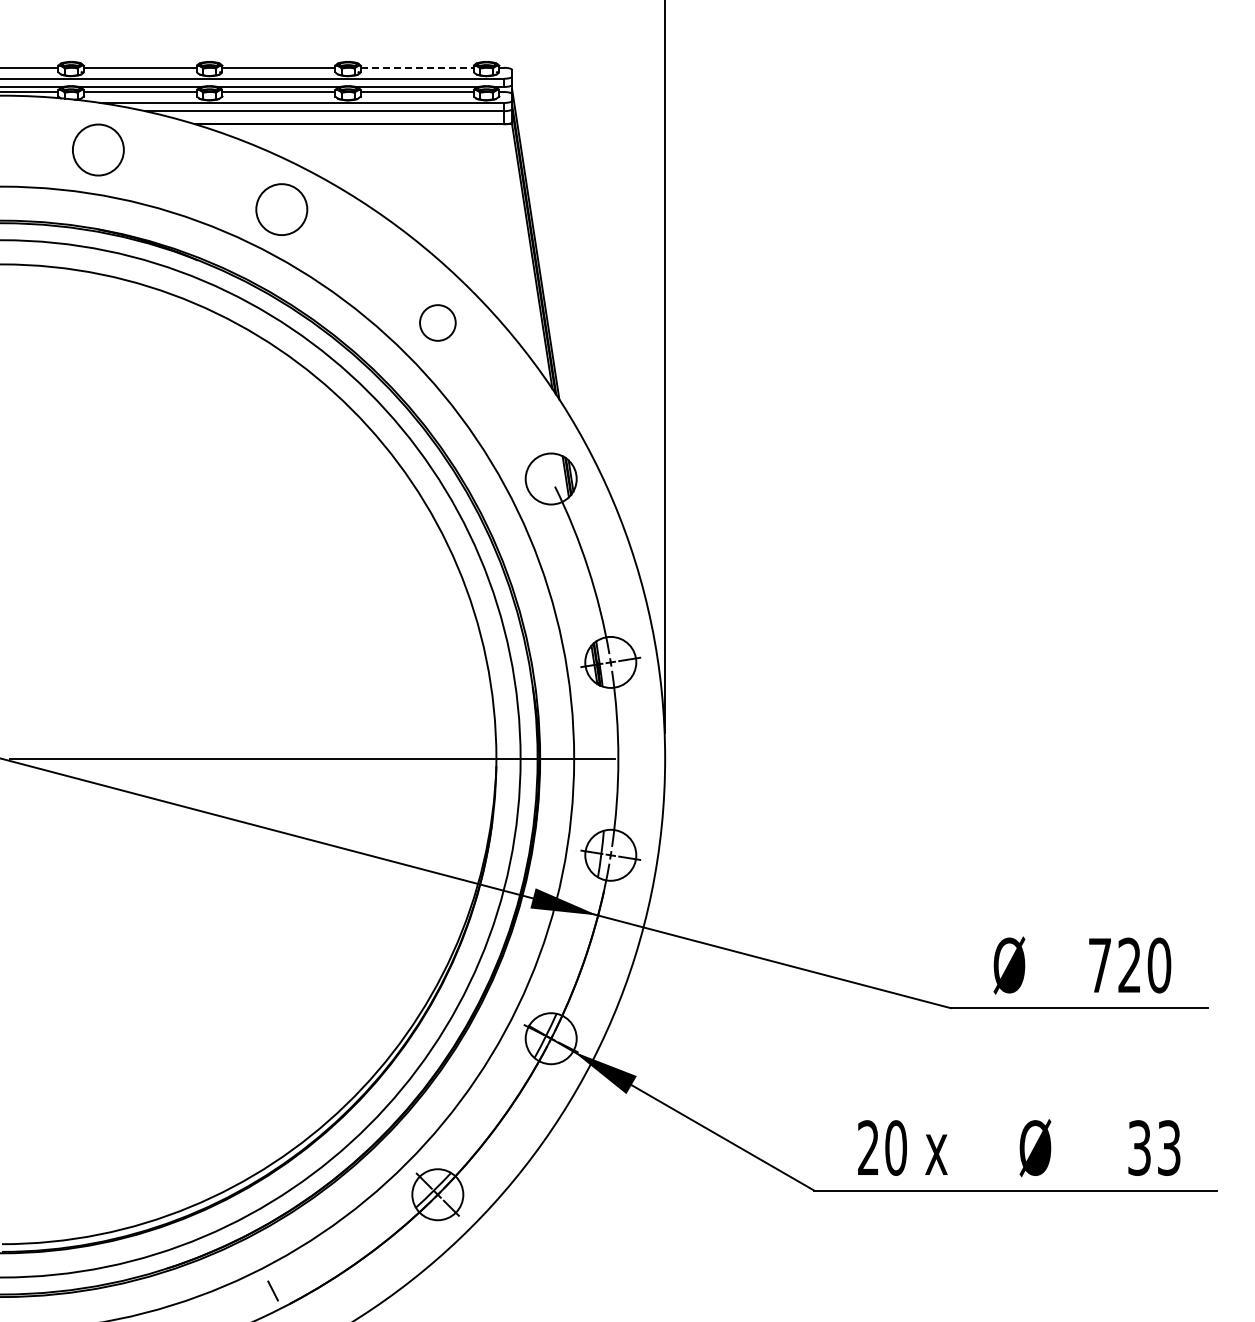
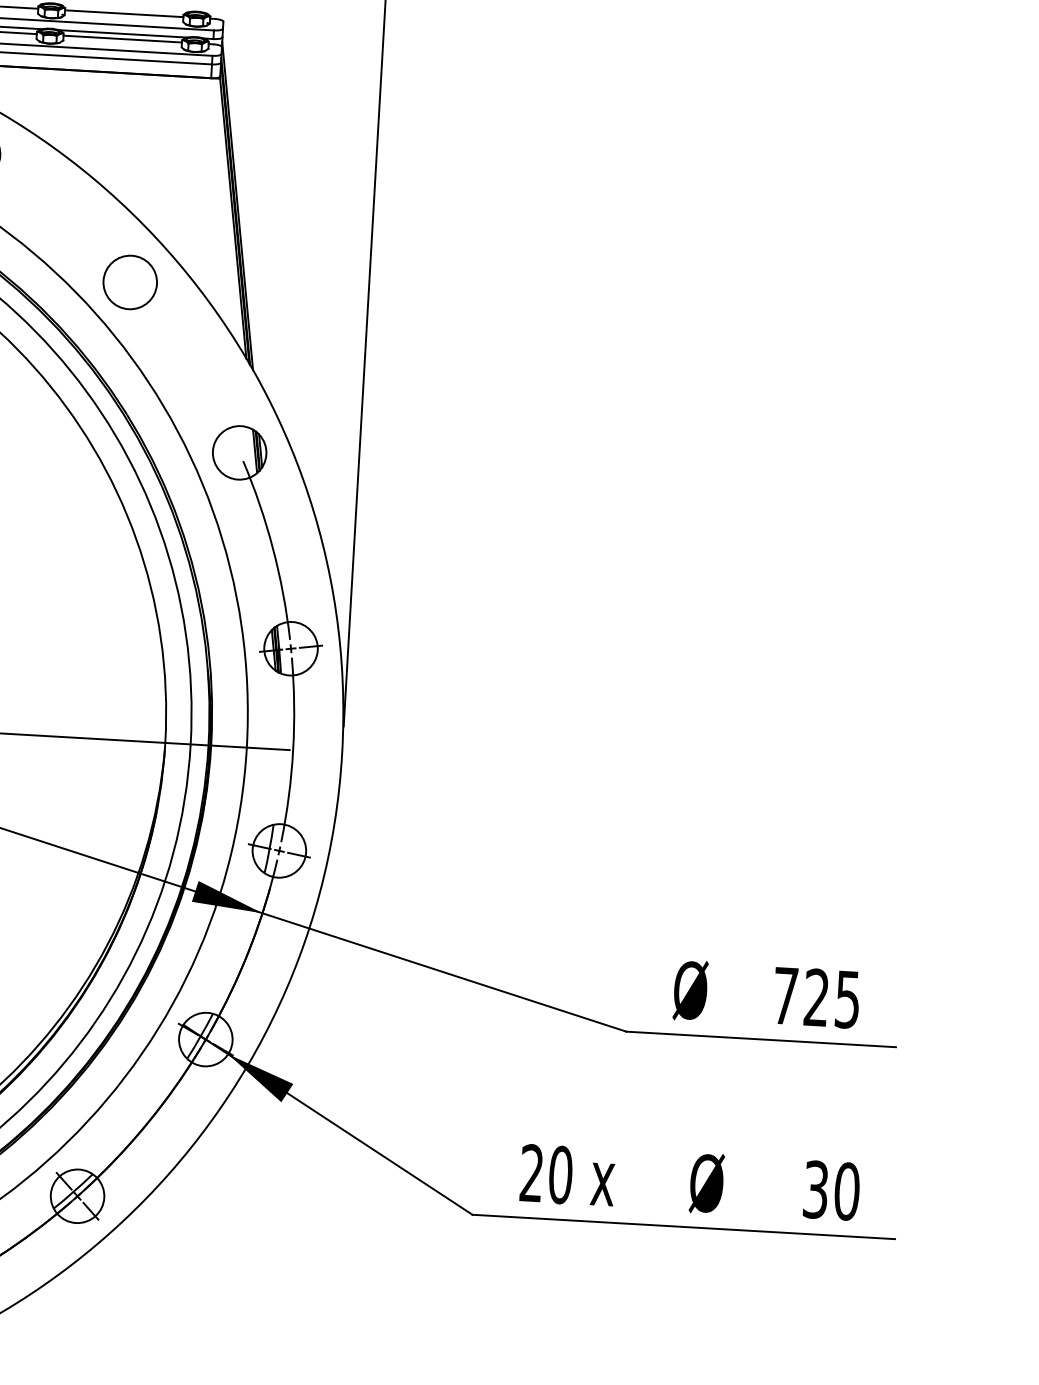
line: (417, 67) -> (124, 13), dashed -> solid
circle: (437, 322) -> (129, 281), size x1.43
text: (1159, 965) -> (847, 999), 720 -> 725
text: (1168, 1147) -> (846, 1190), 33 -> 30

